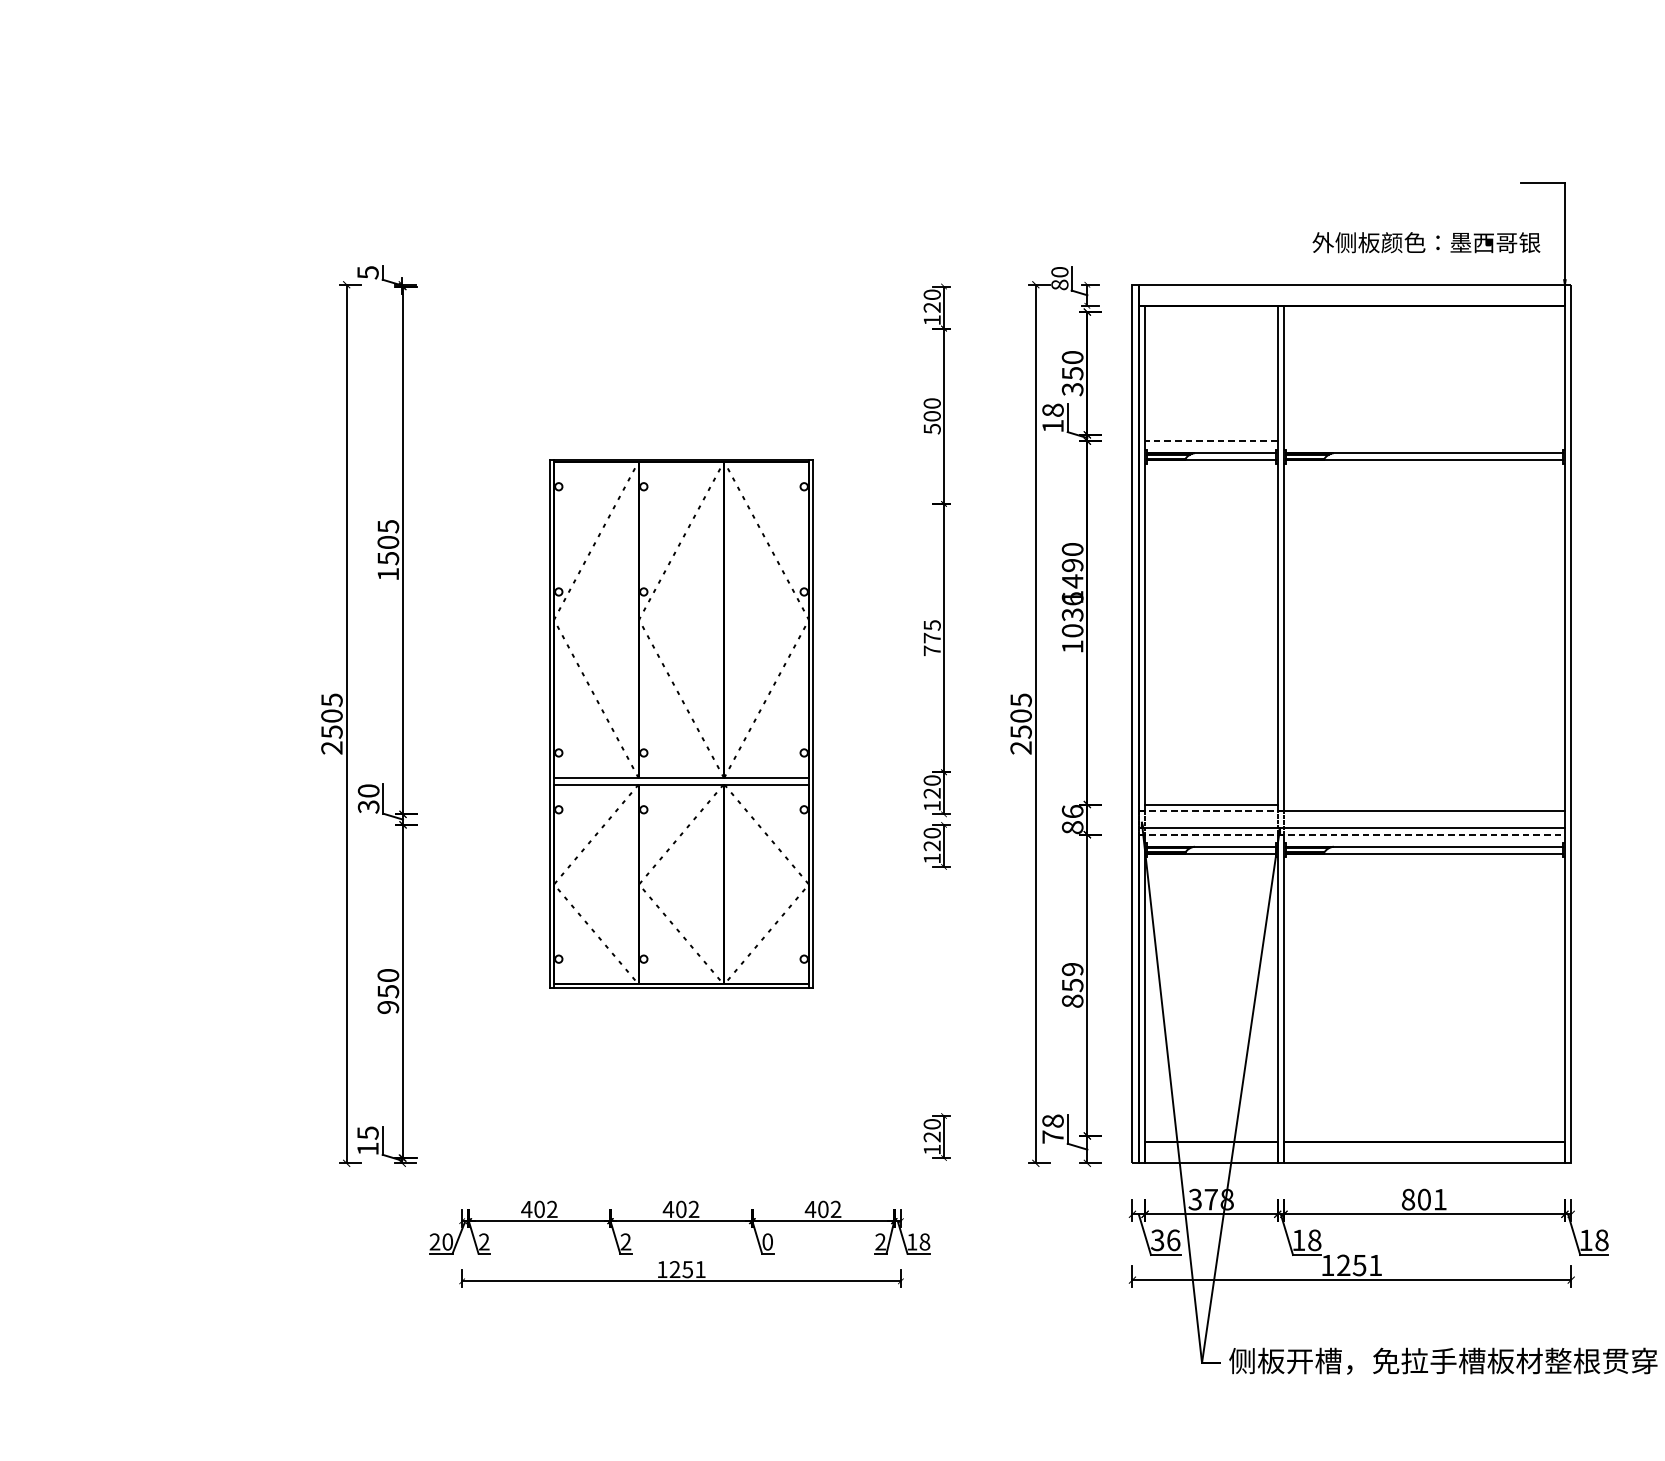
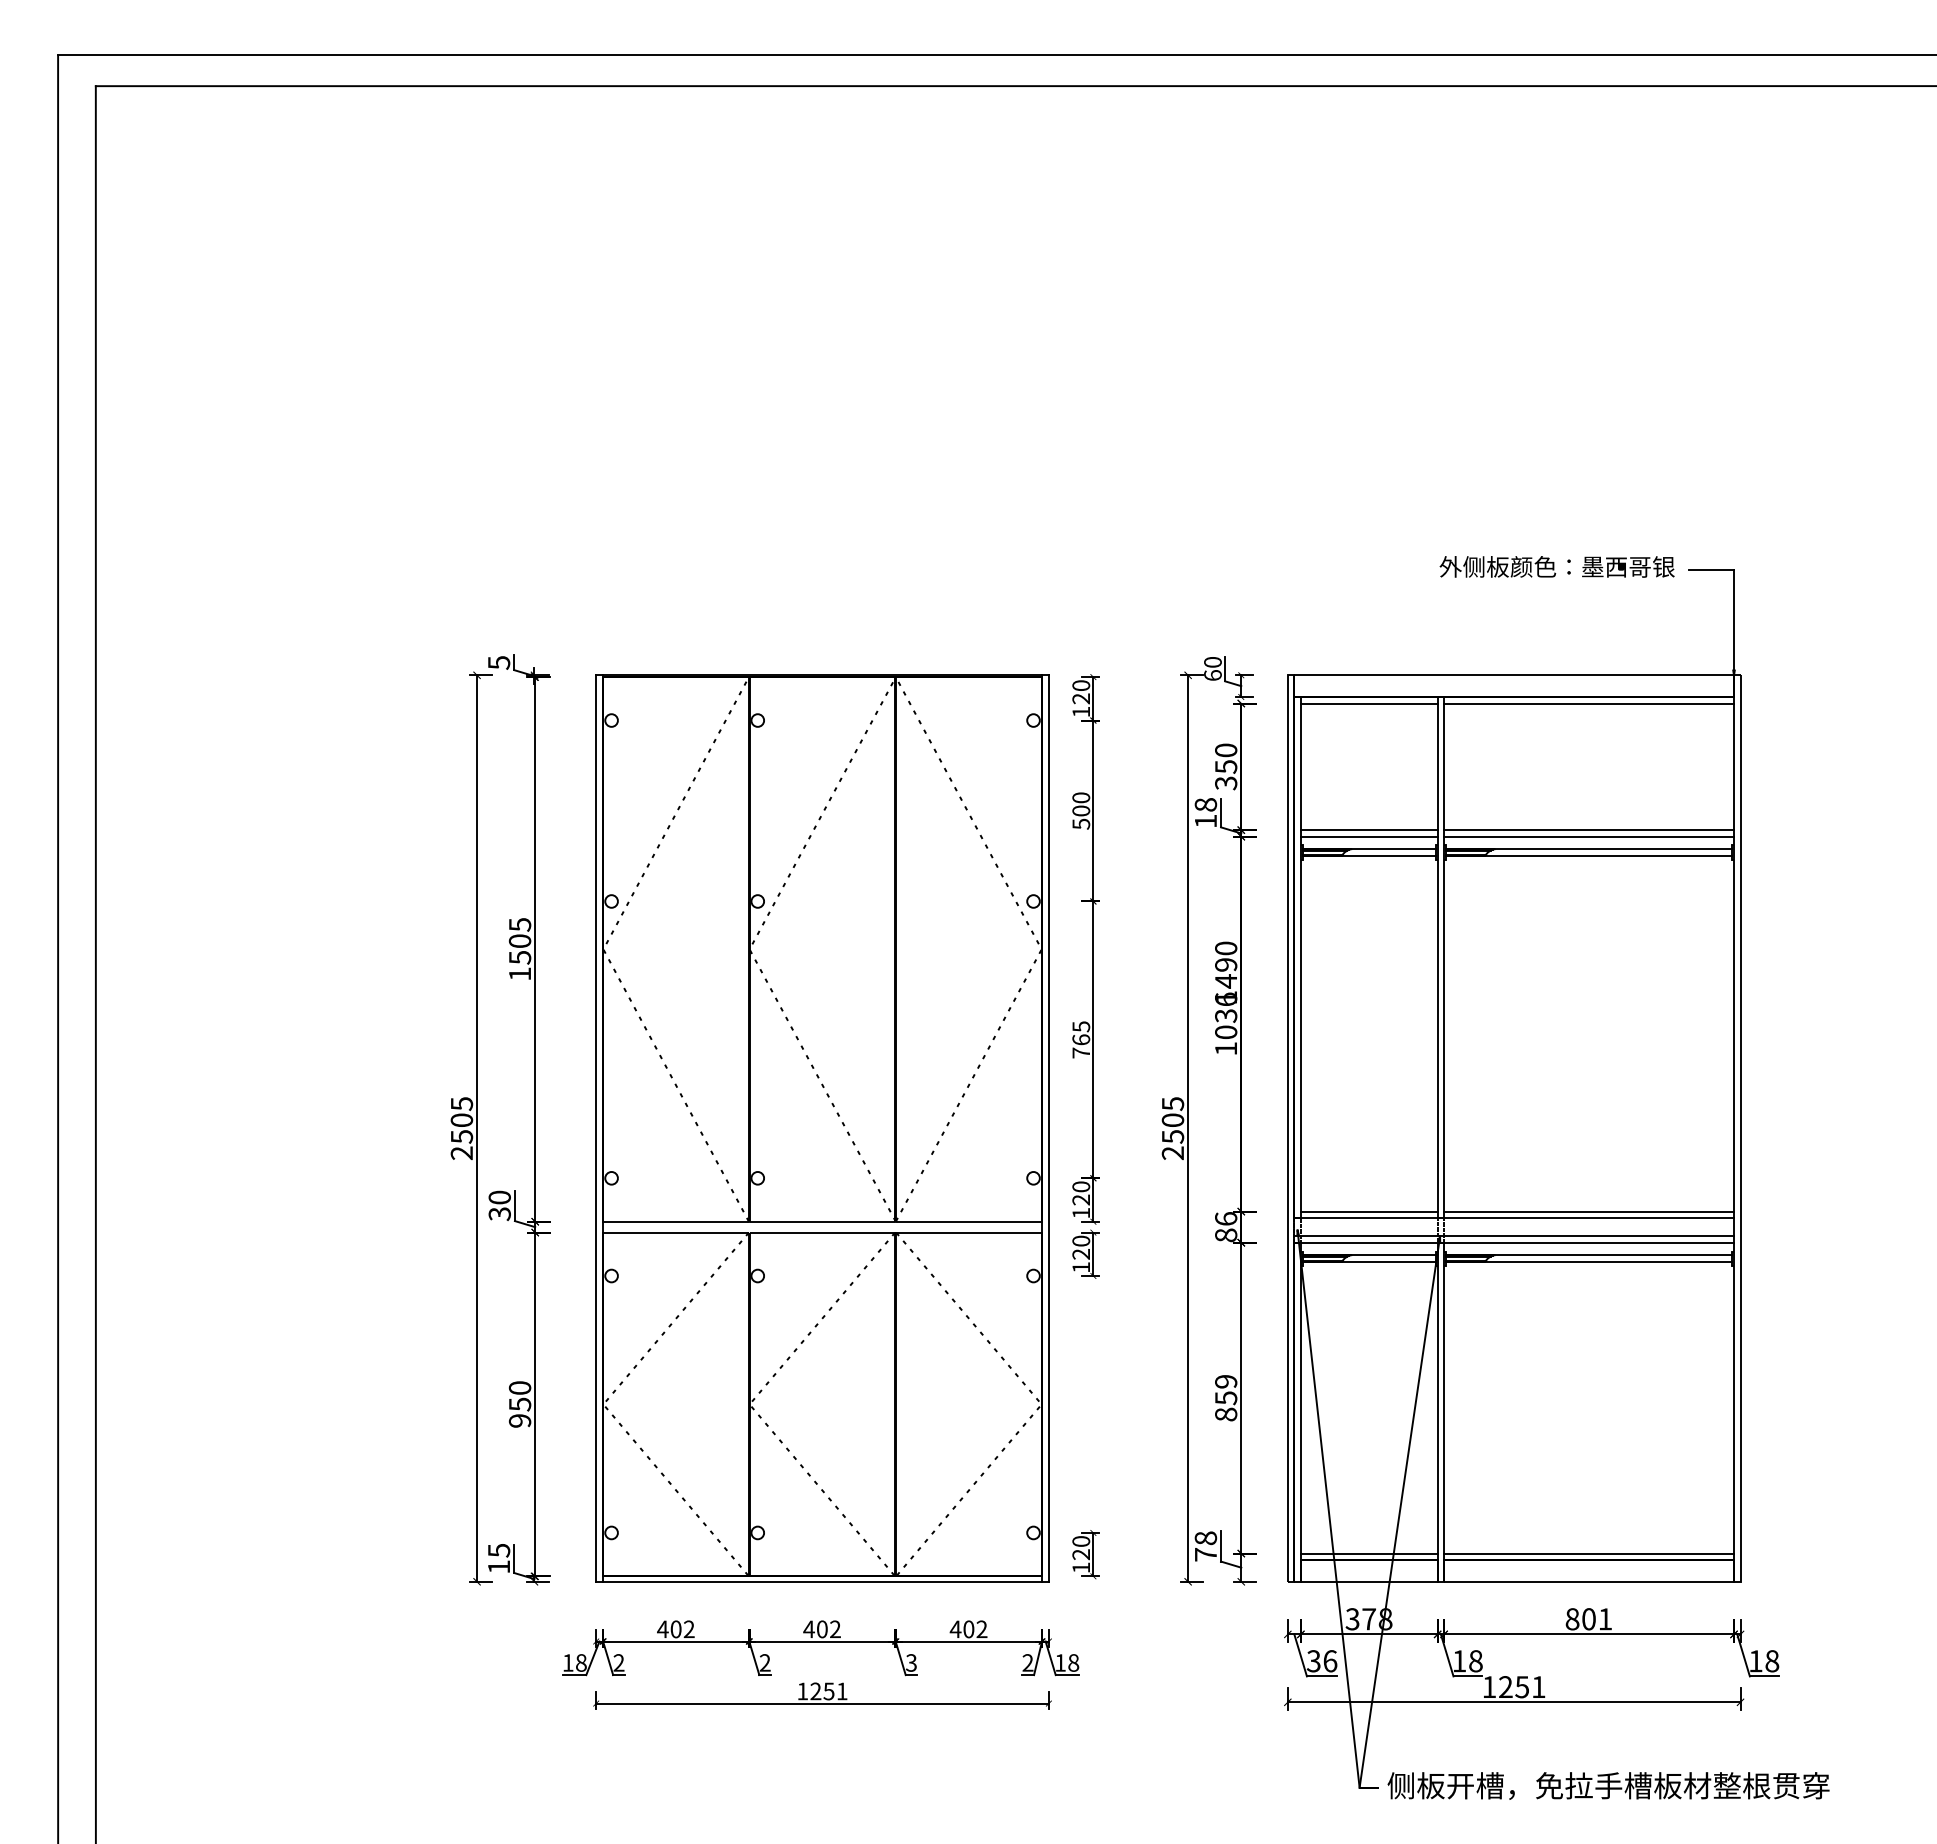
text: (1425, 242) -> (1556, 566), moved
text: (1059, 284) -> (1212, 675), 80 -> 60
line: (1210, 312) -> (1368, 703), added
line: (1424, 312) -> (1589, 703), added
line: (1210, 435) -> (1368, 830), added
line: (1424, 435) -> (1589, 830), added
line: (1210, 440) -> (1368, 836), dashed -> solid
line: (1424, 440) -> (1589, 836), added
text: (932, 637) -> (1081, 1039), 775 -> 765
part: (681, 723) -> (822, 1128), size x1.67
line: (1424, 804) -> (1589, 1211), added
line: (1211, 811) -> (1369, 1218), dashed -> solid
line: (1352, 834) -> (1514, 1242), dashed -> solid
line: (1210, 1135) -> (1368, 1553), added
line: (1424, 1135) -> (1589, 1553), added
text: (441, 1241) -> (574, 1662), 20 -> 18
text: (767, 1241) -> (911, 1662), 0 -> 3

